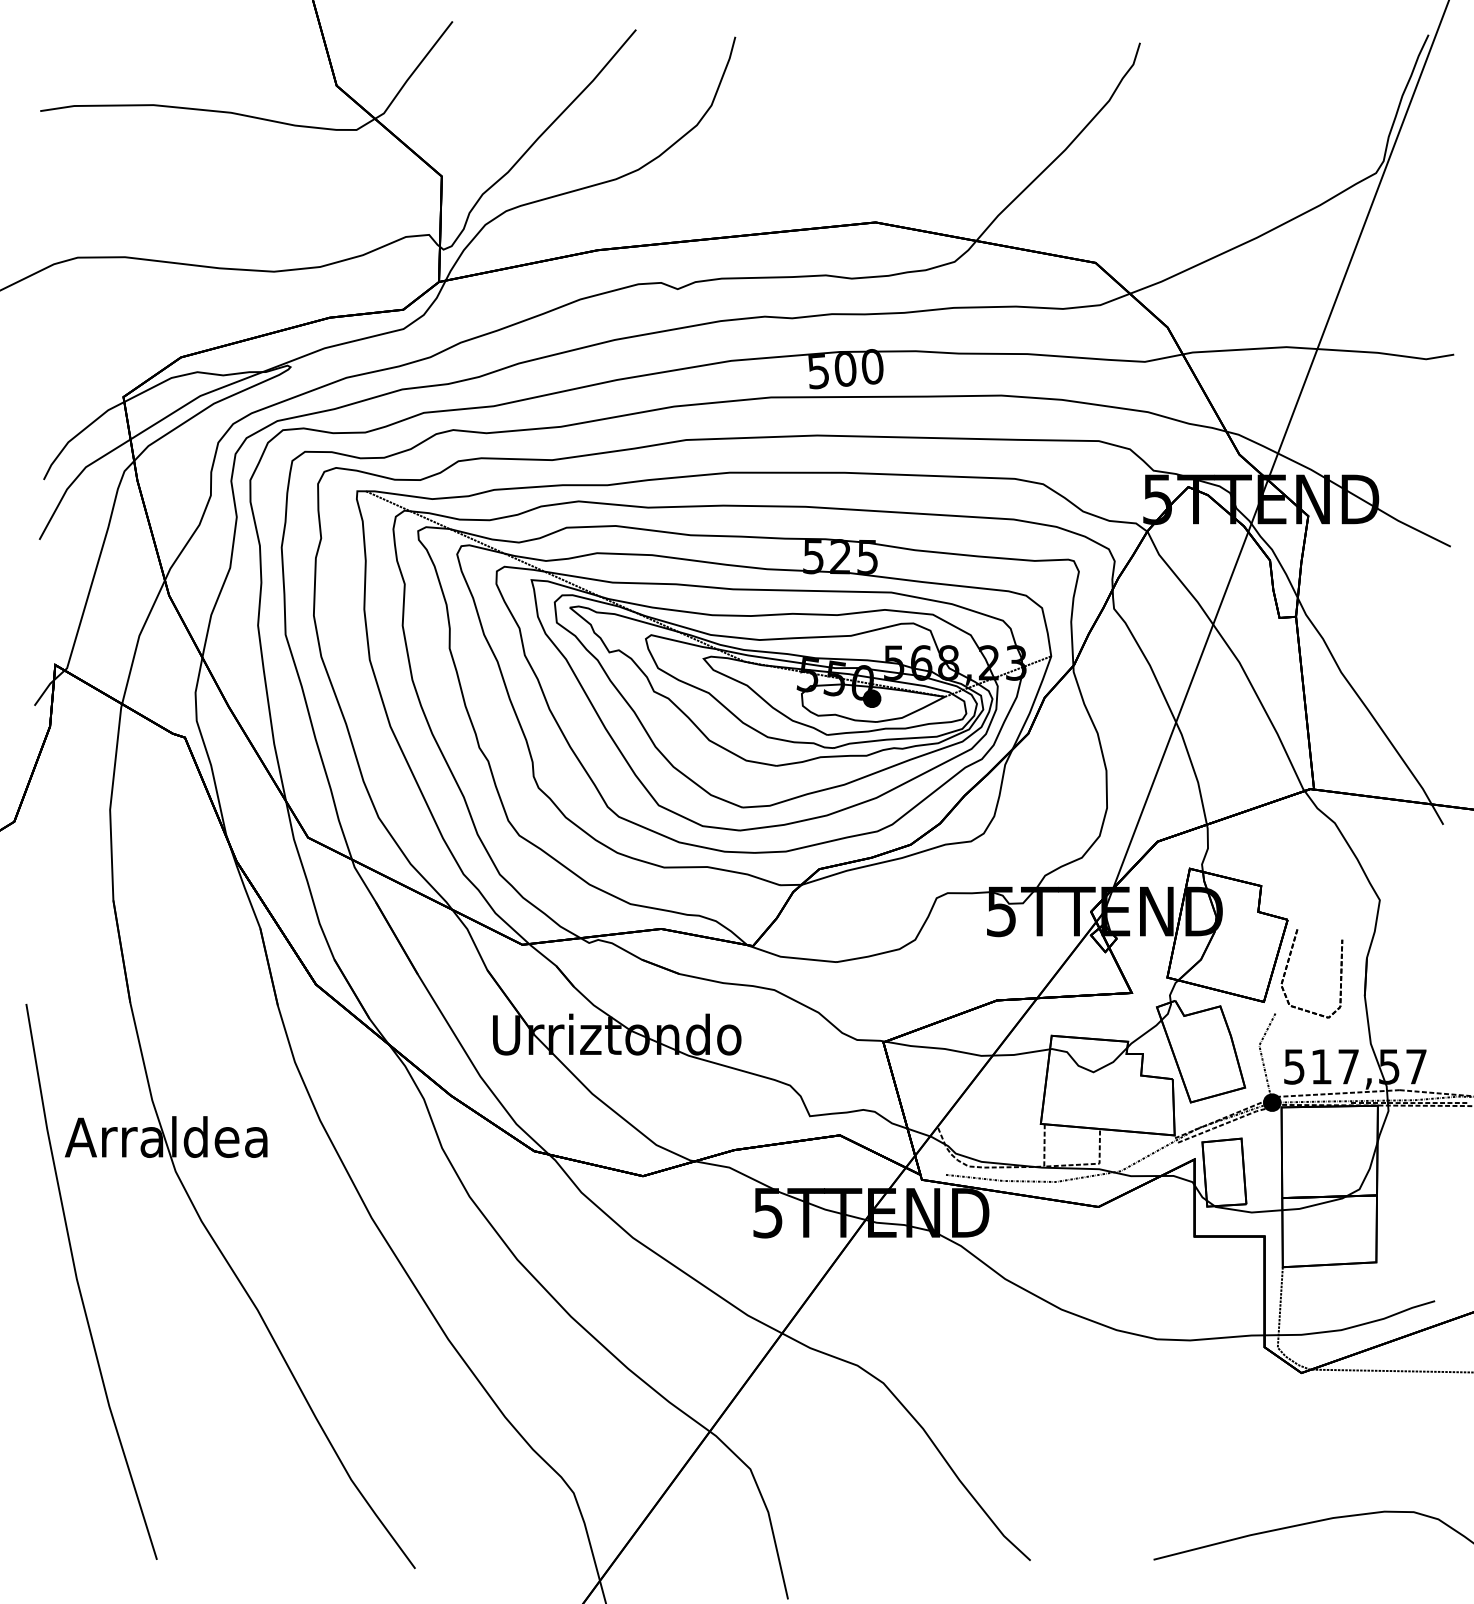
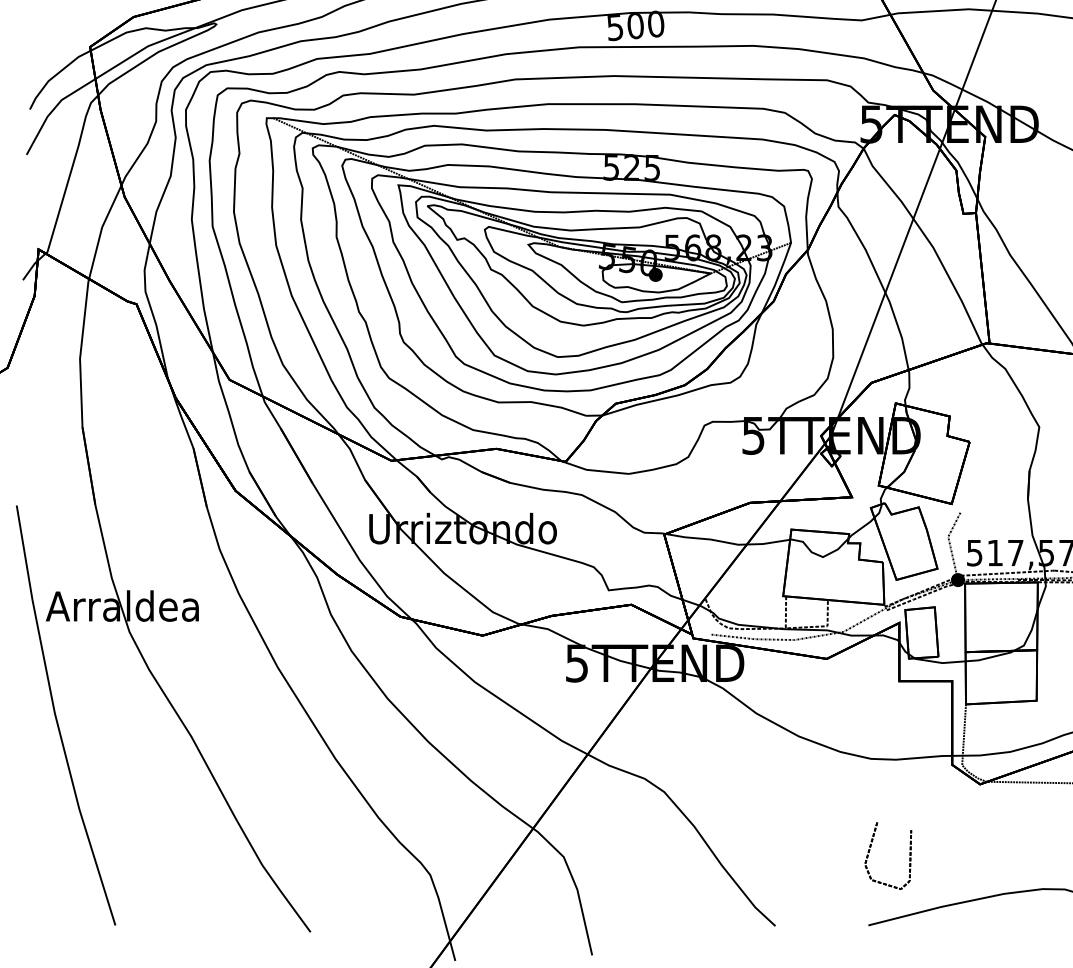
part: (1287, 968) -> (869, 851), moved

